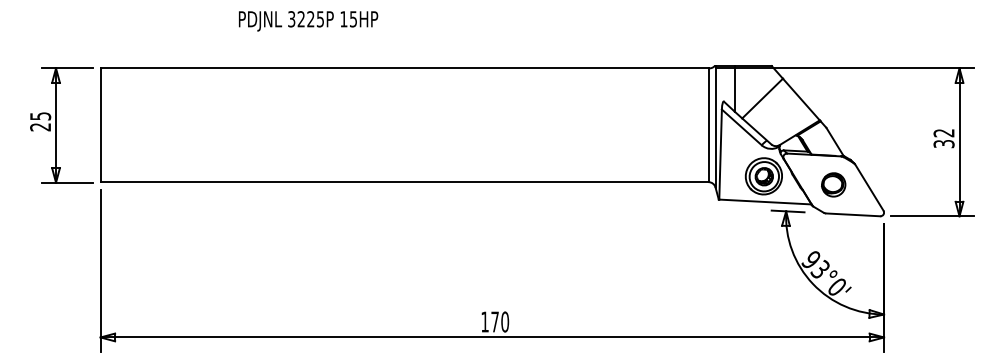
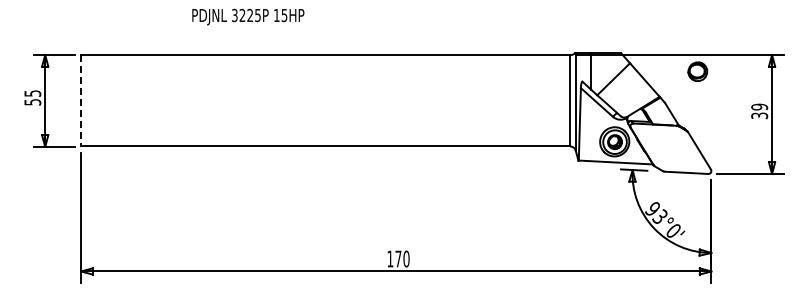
line: (101, 124) -> (81, 100), solid -> dashed
text: (40, 127) -> (32, 102), 25 -> 55
text: (943, 132) -> (759, 106), 32 -> 39
part: (833, 184) -> (697, 71), moved

